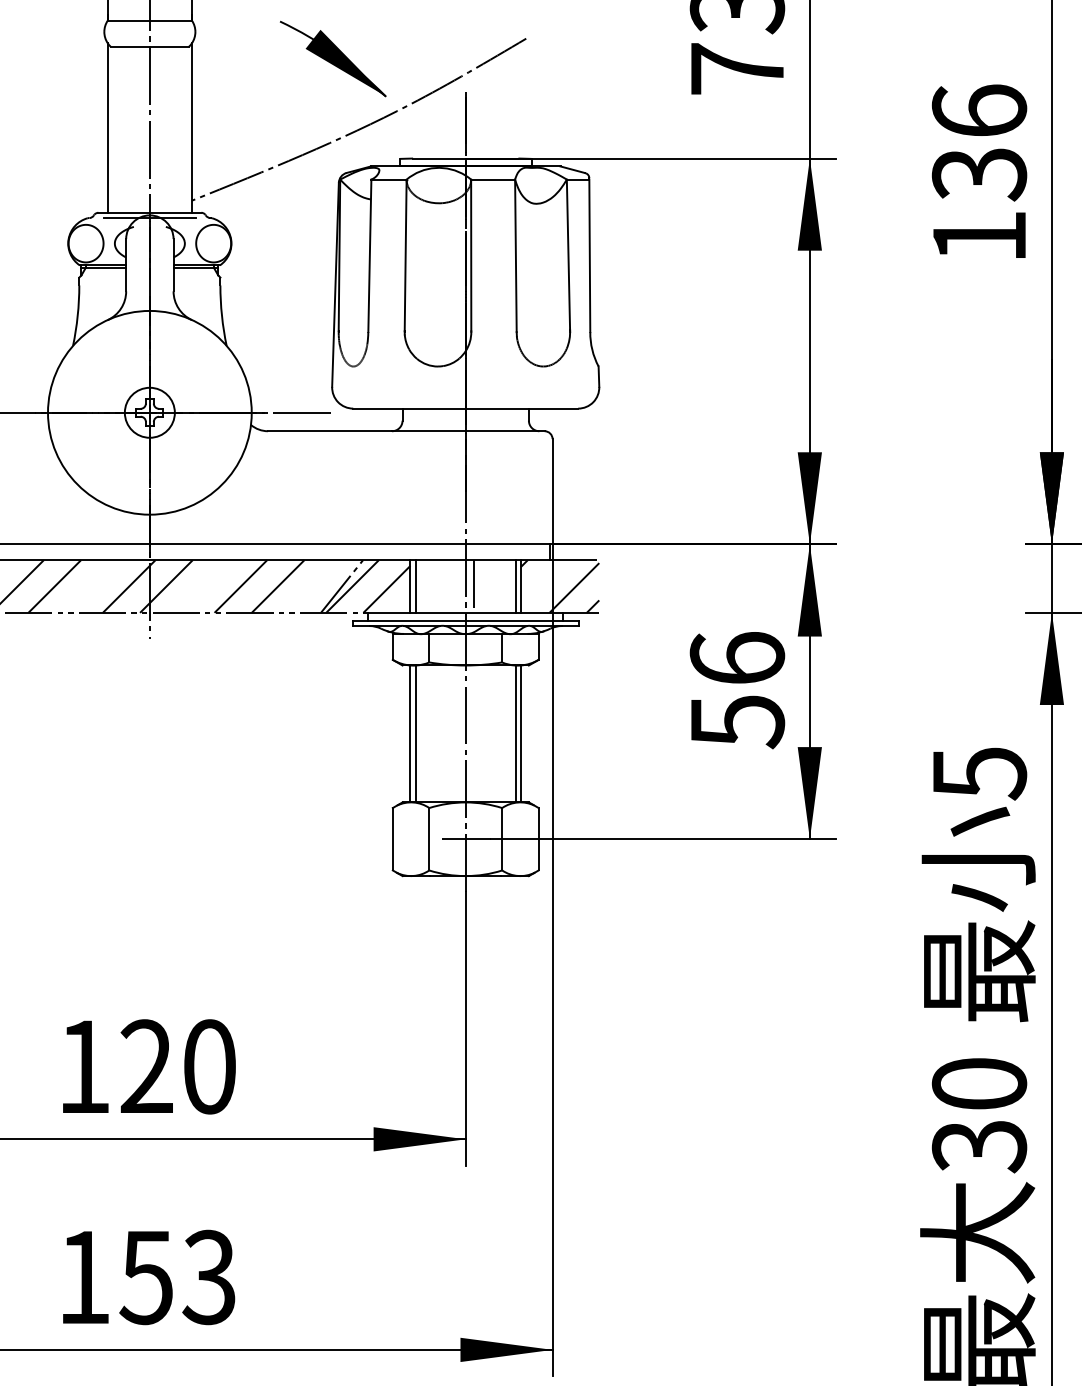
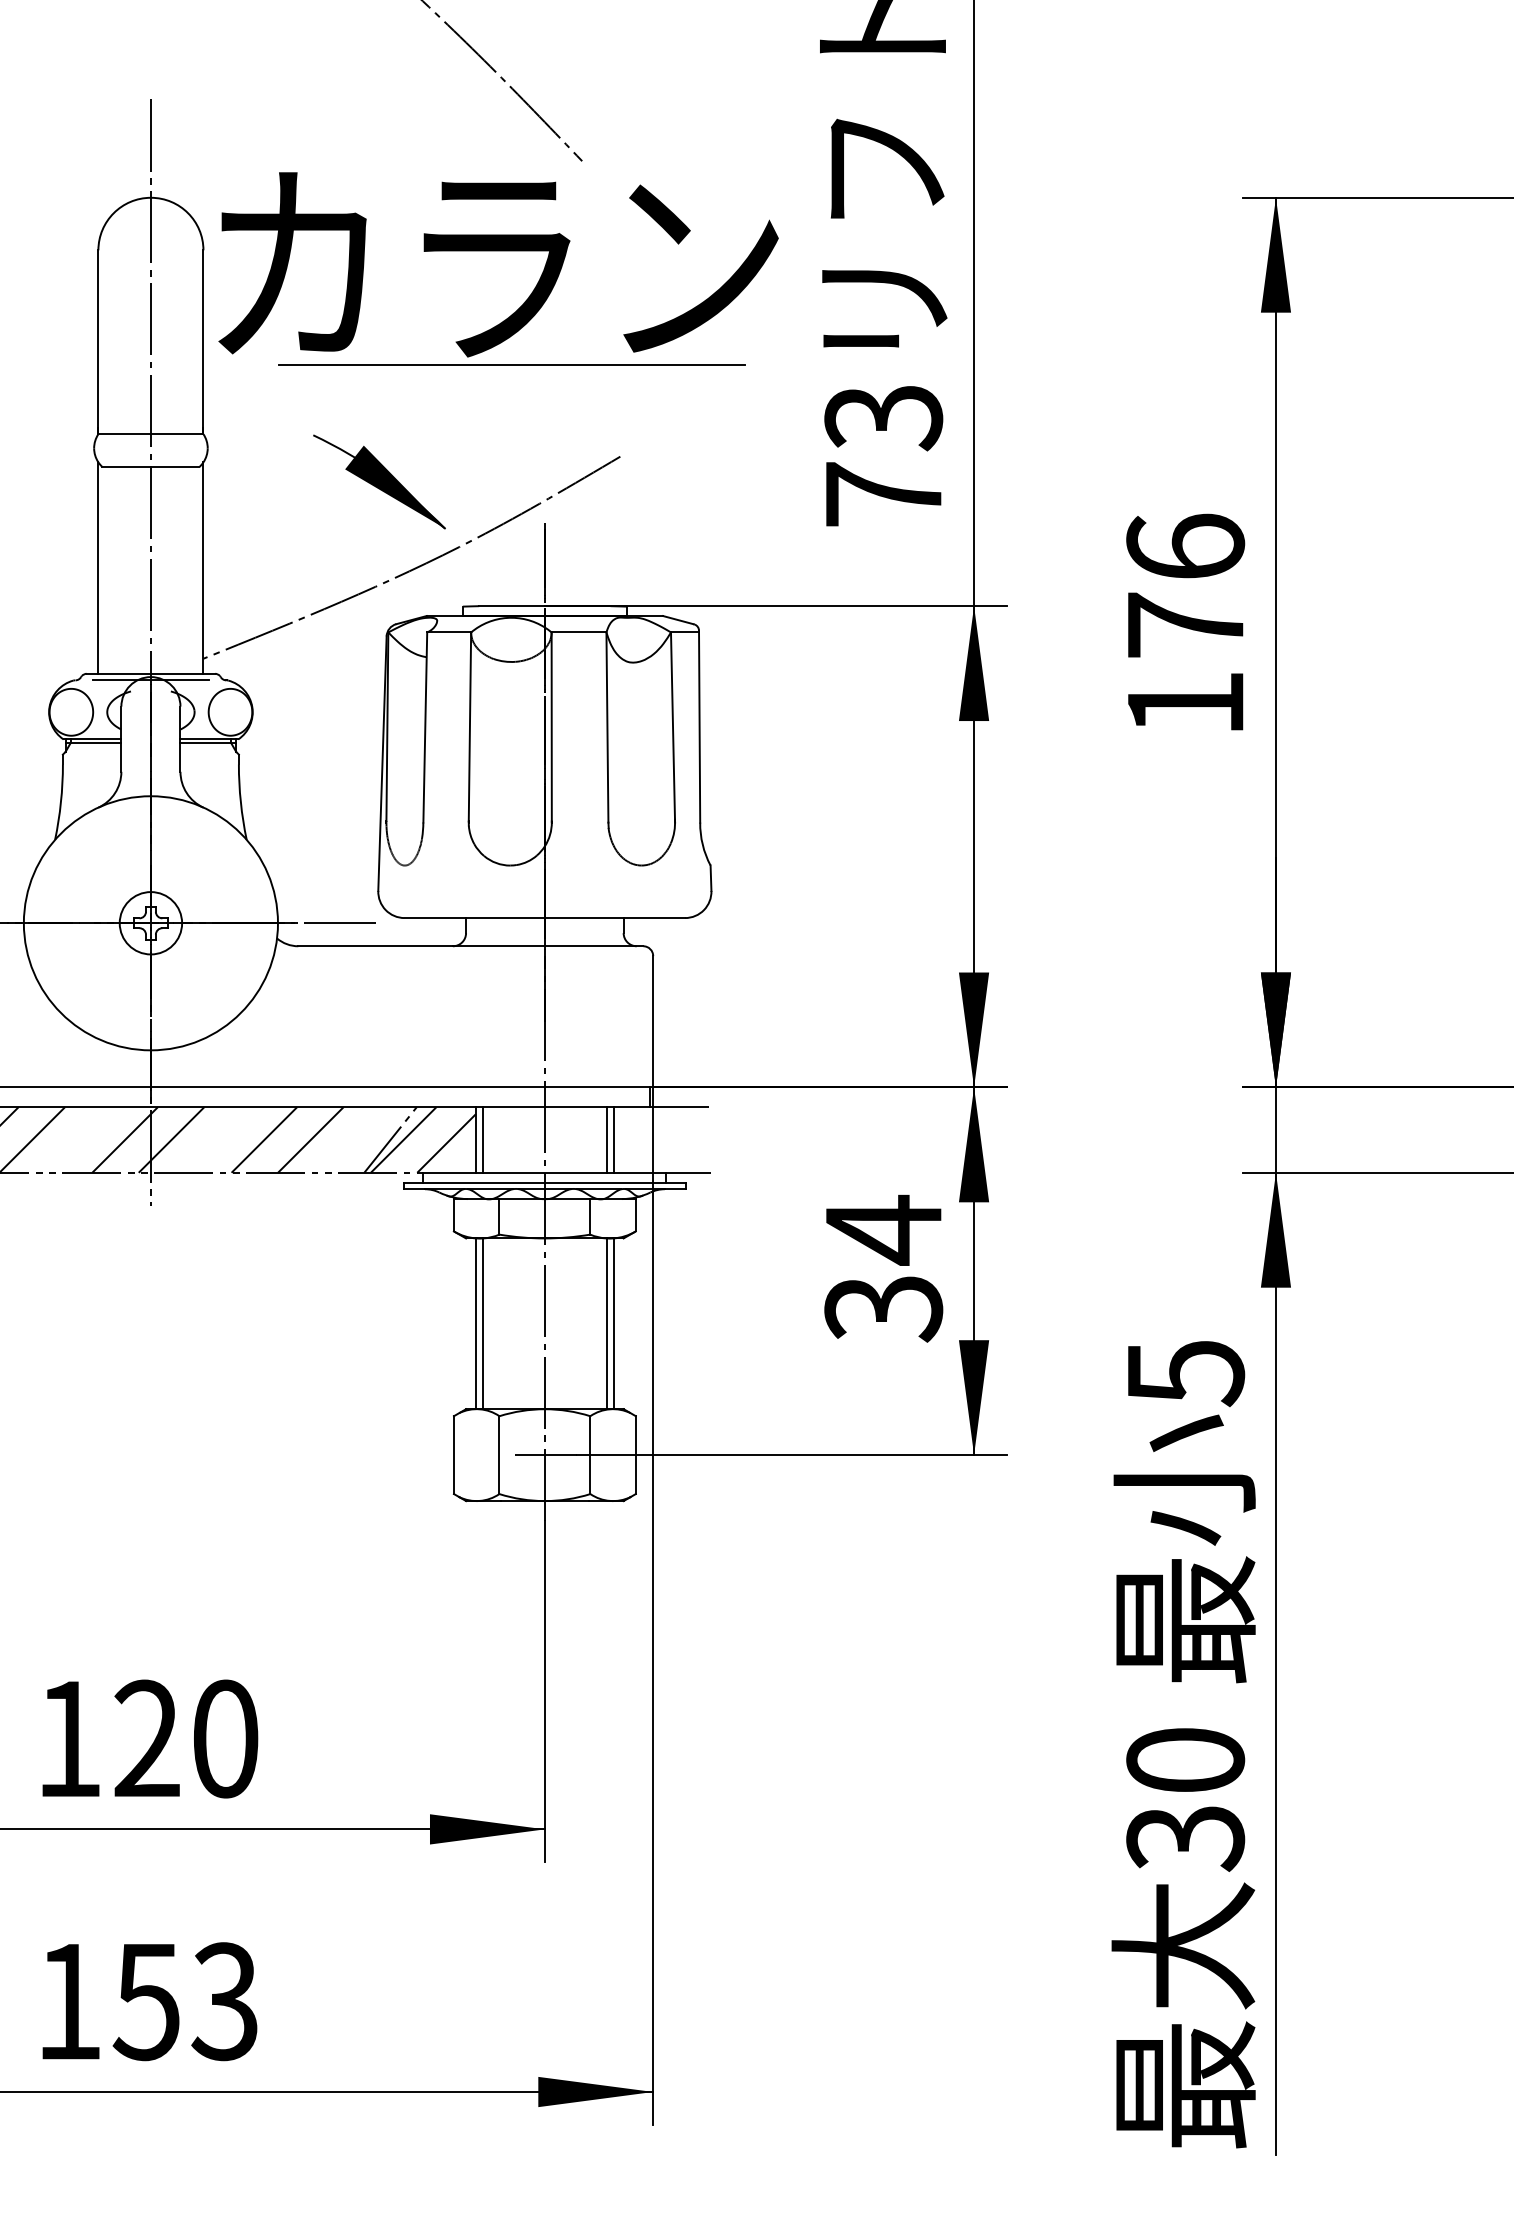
text: (979, 174) -> (1185, 625), 136 -> 176
line: (473, 586) -> (554, 1139), removed
hatch: (560, 586) -> (662, 1139), removed
text: (737, 689) -> (883, 1268), 56 -> 34

